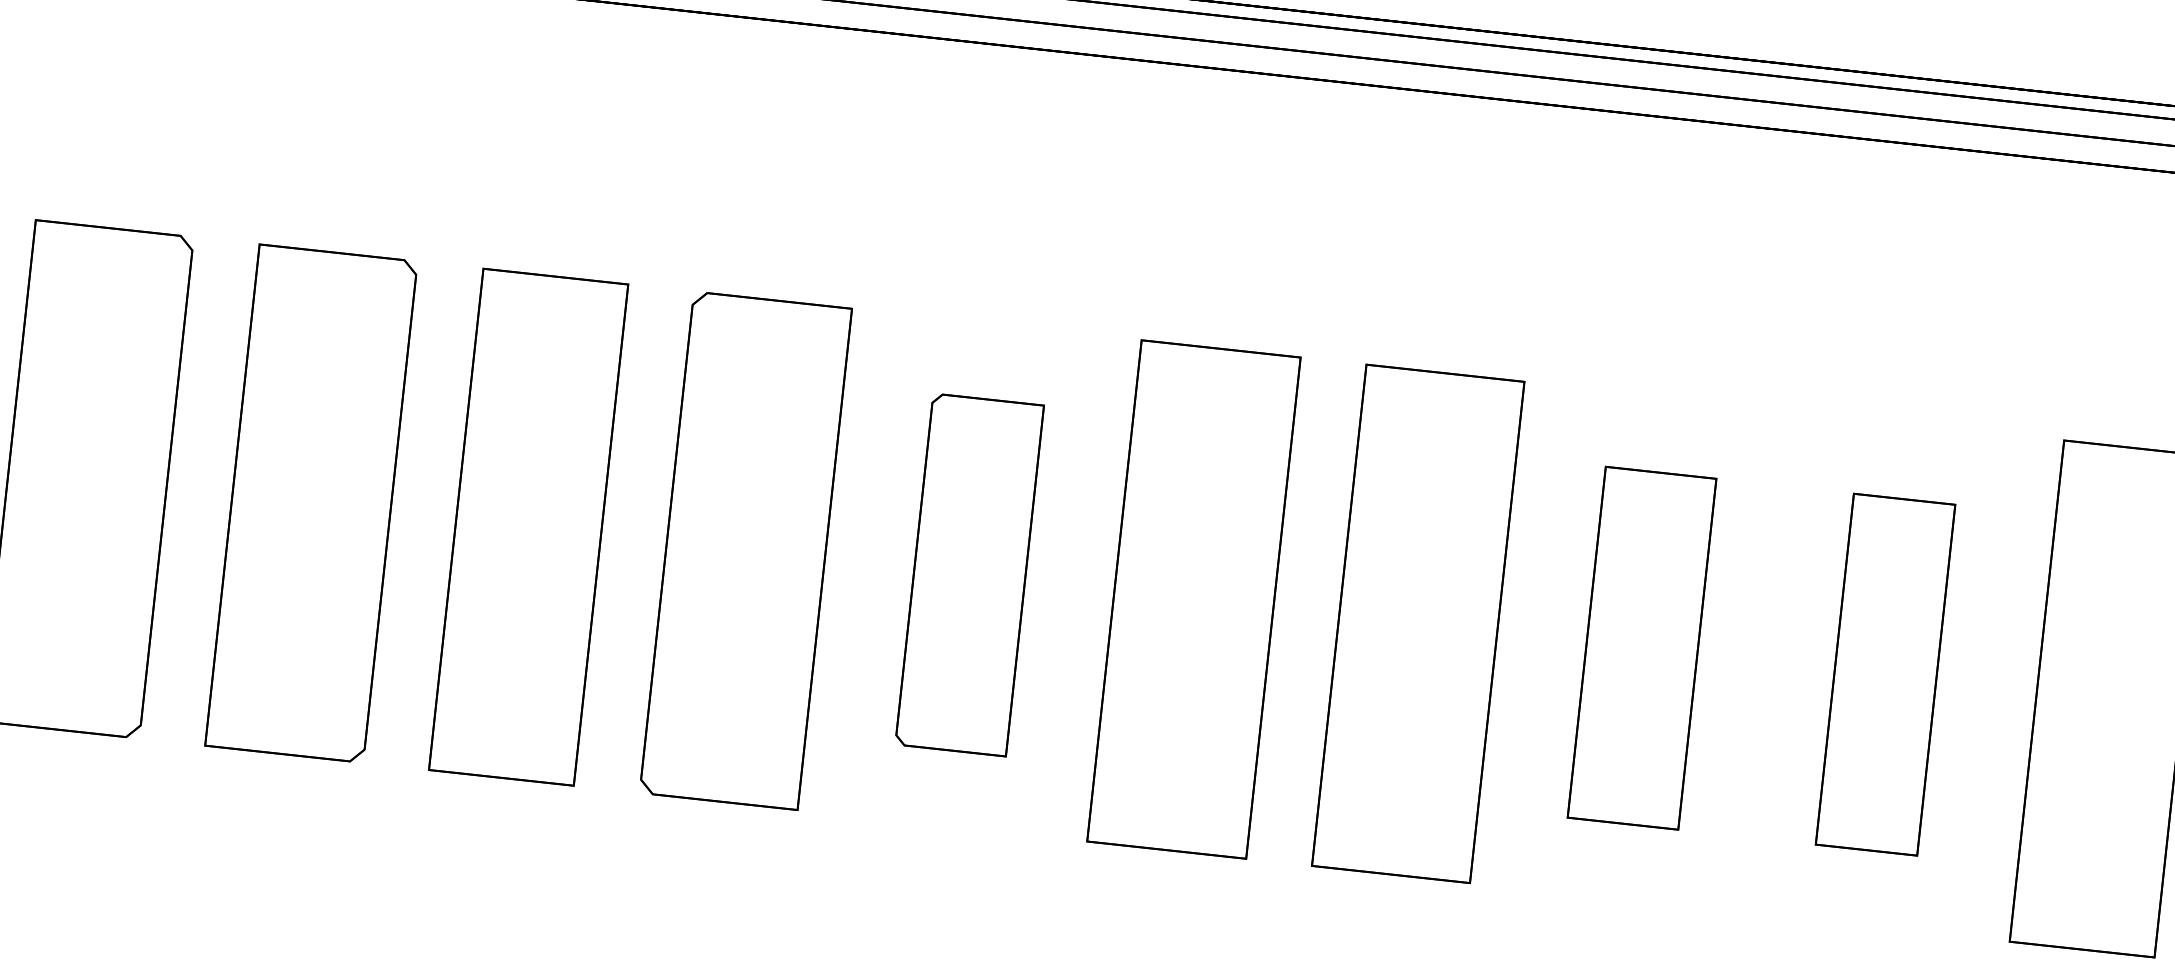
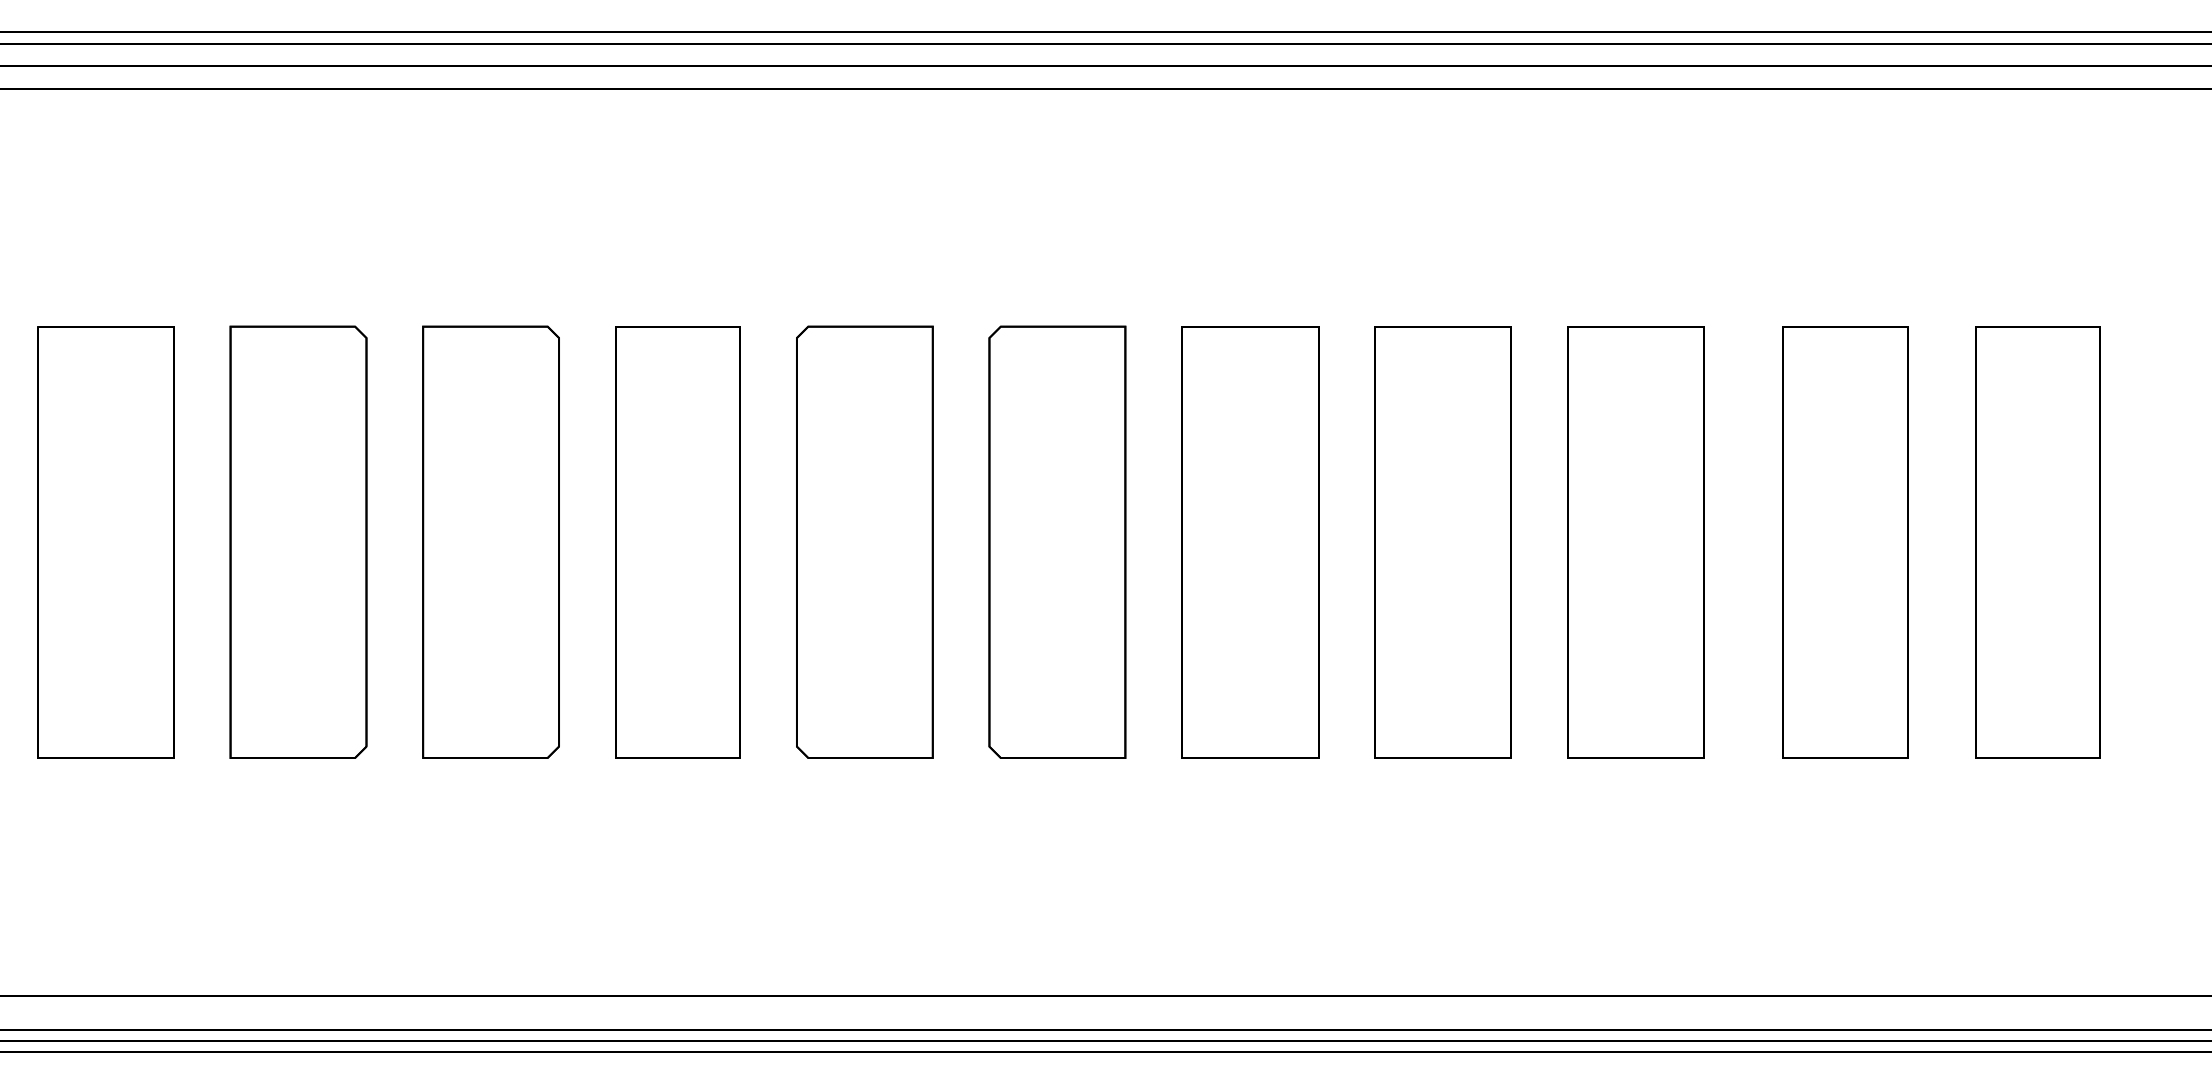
part: (969, 574) -> (1057, 541), size x1.43
part: (1641, 648) -> (1635, 542), size x1.43
part: (1885, 674) -> (1845, 542), size x1.43

